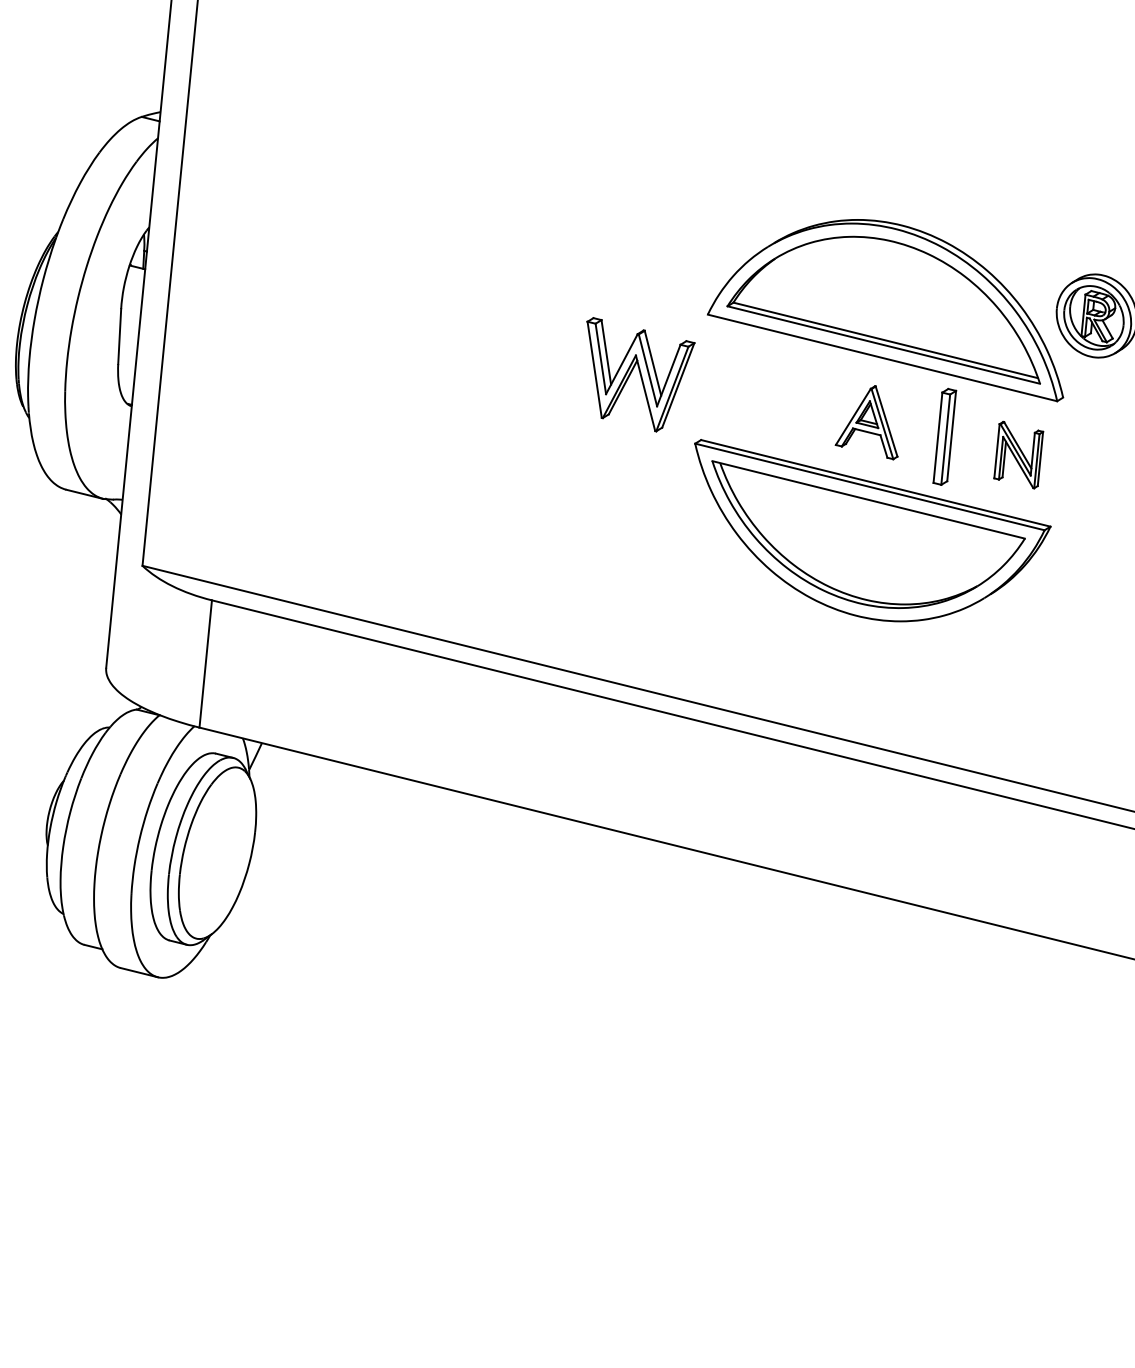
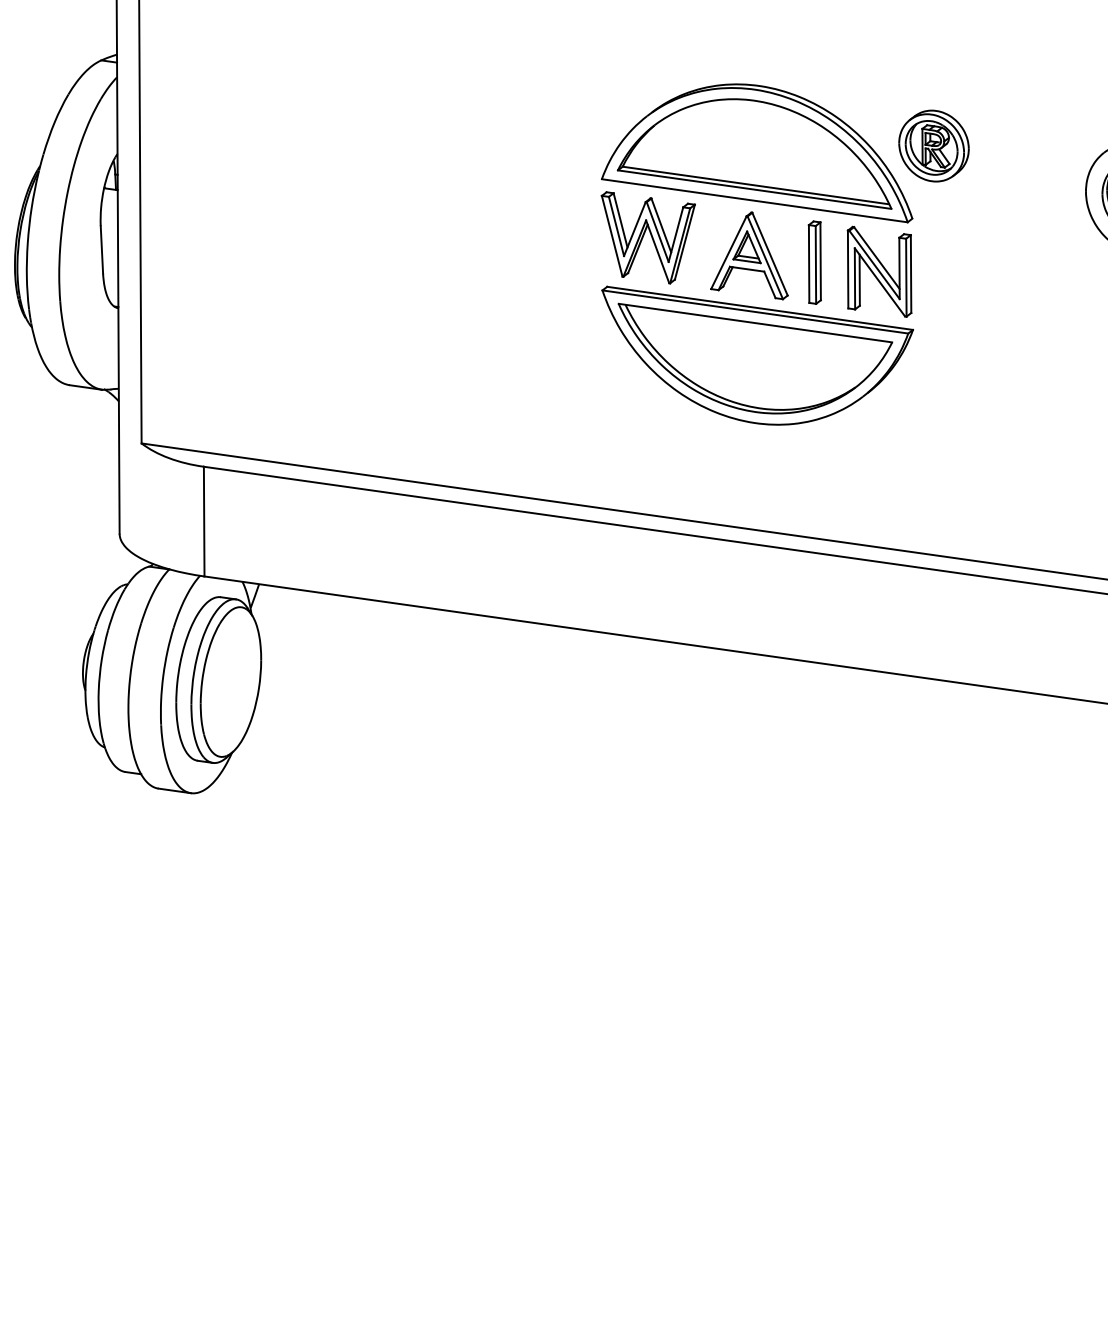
part: (635, 375) -> (647, 237), moved
part: (869, 420) -> (749, 255), size x1.43
part: (1018, 454) -> (879, 271), size x1.67

